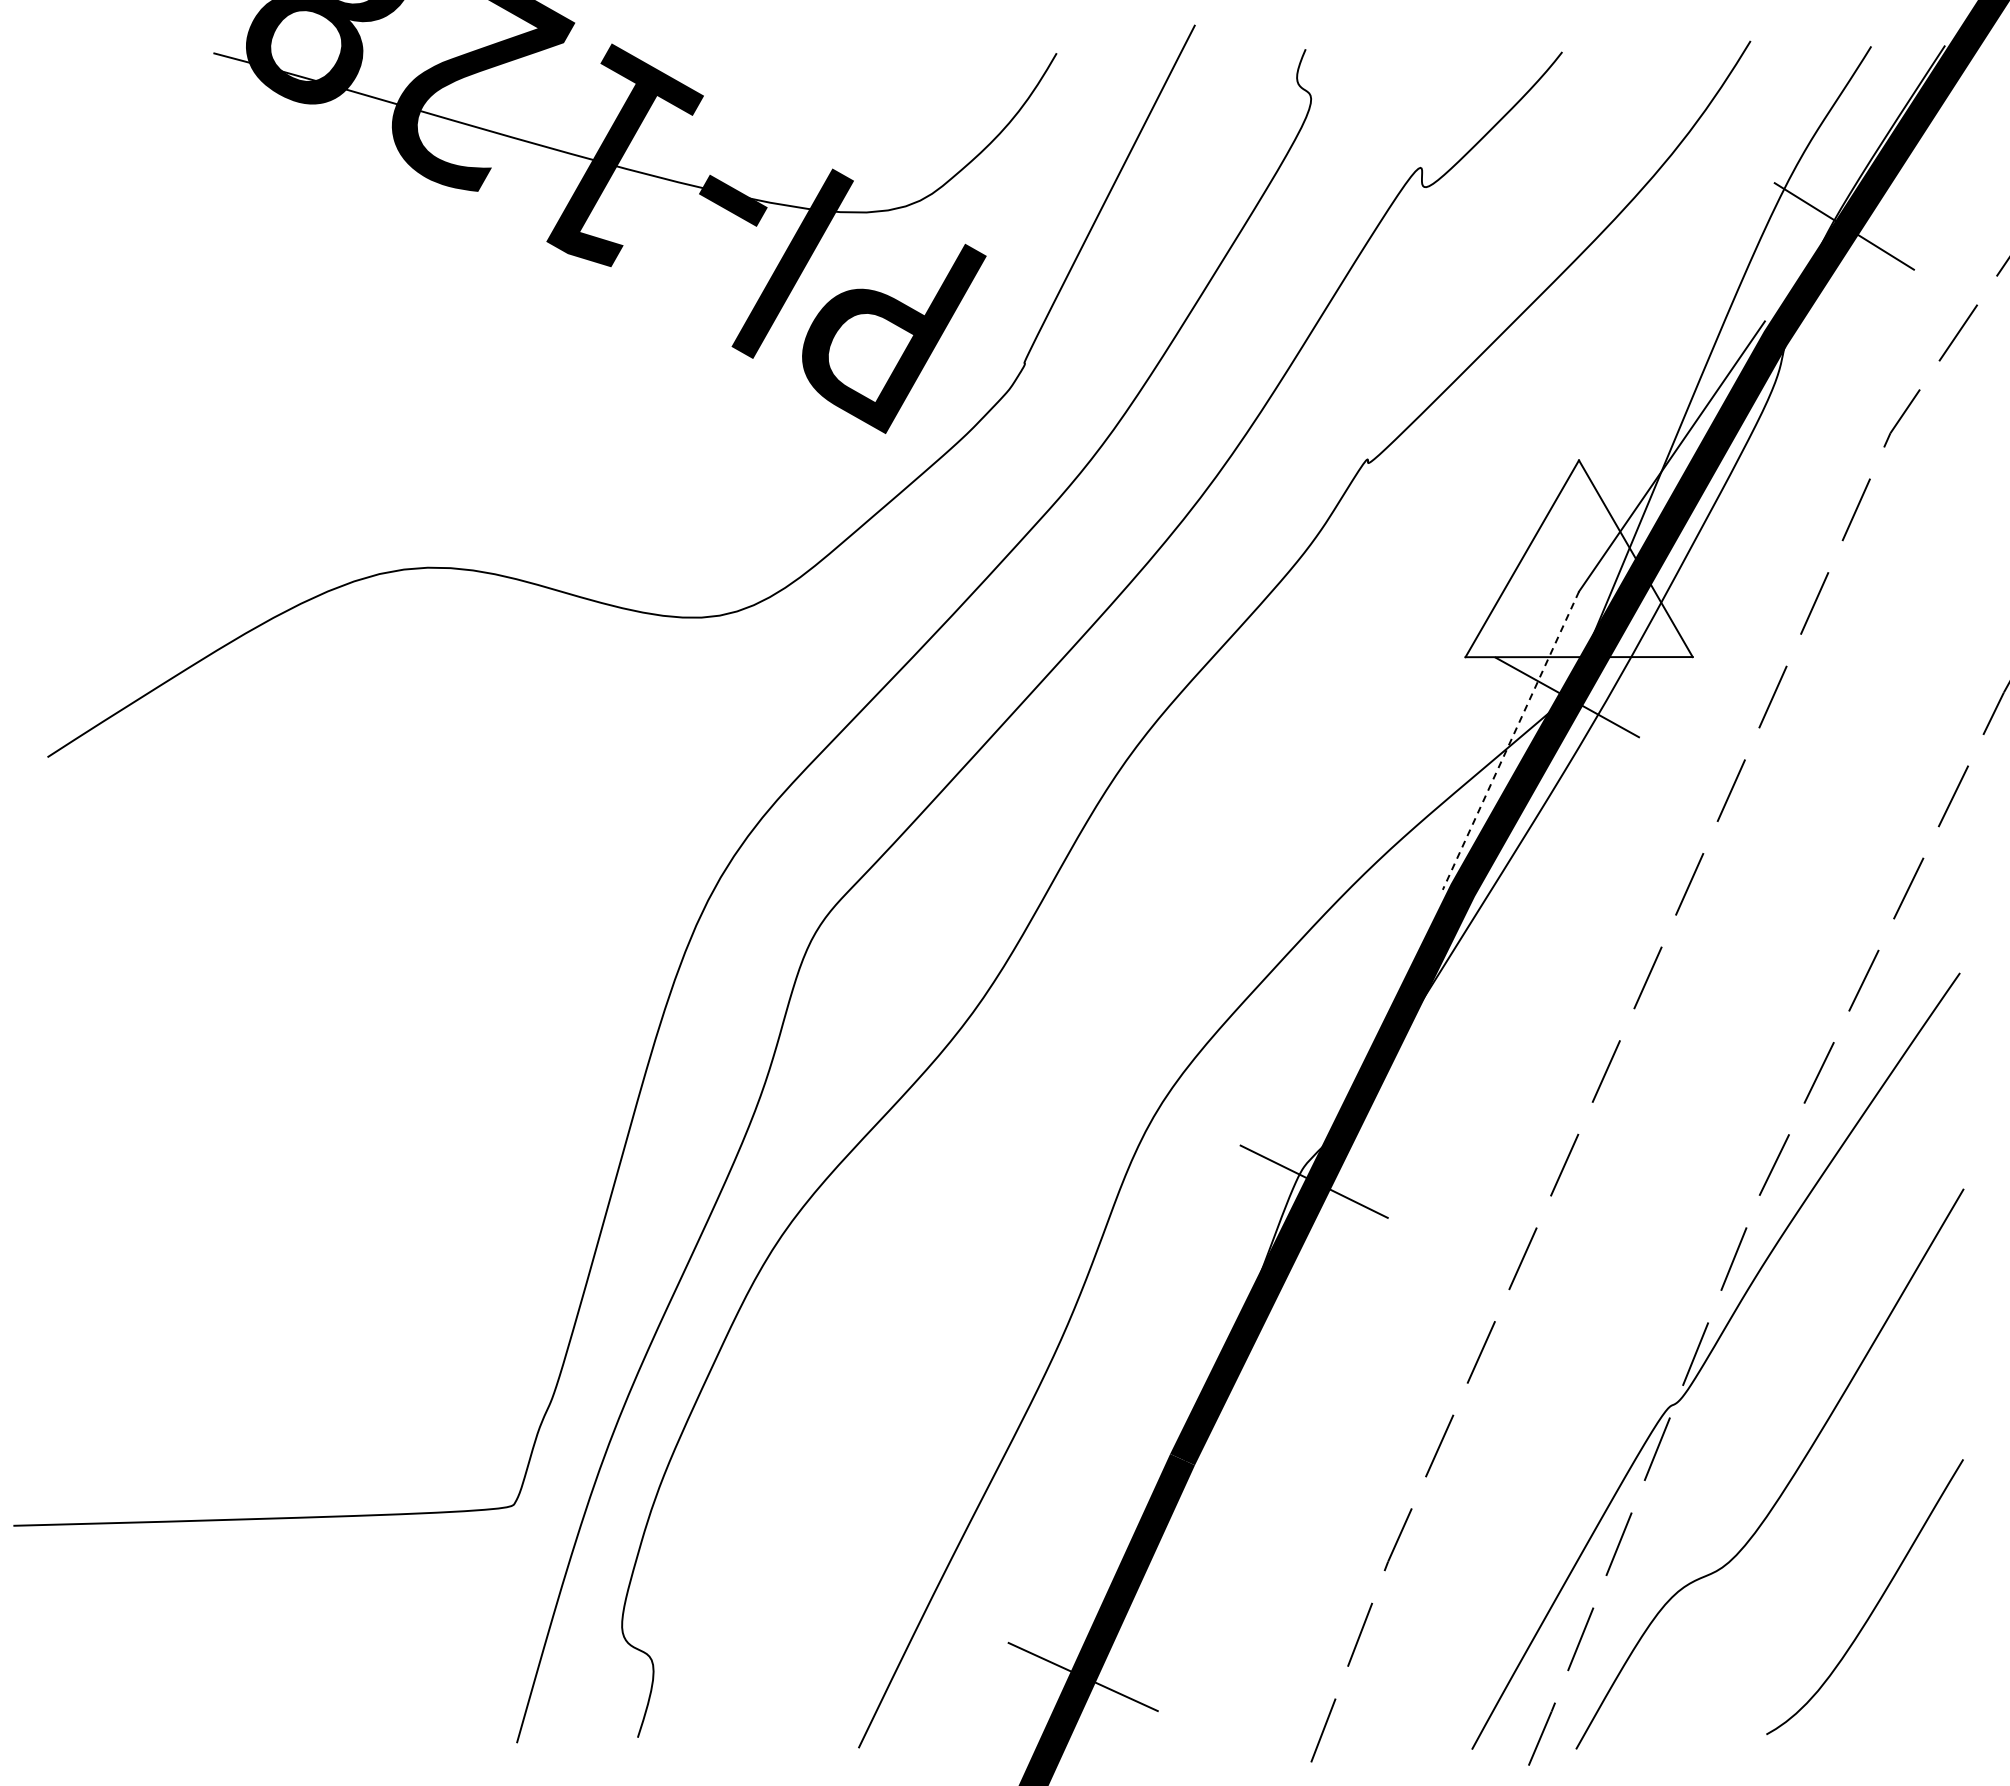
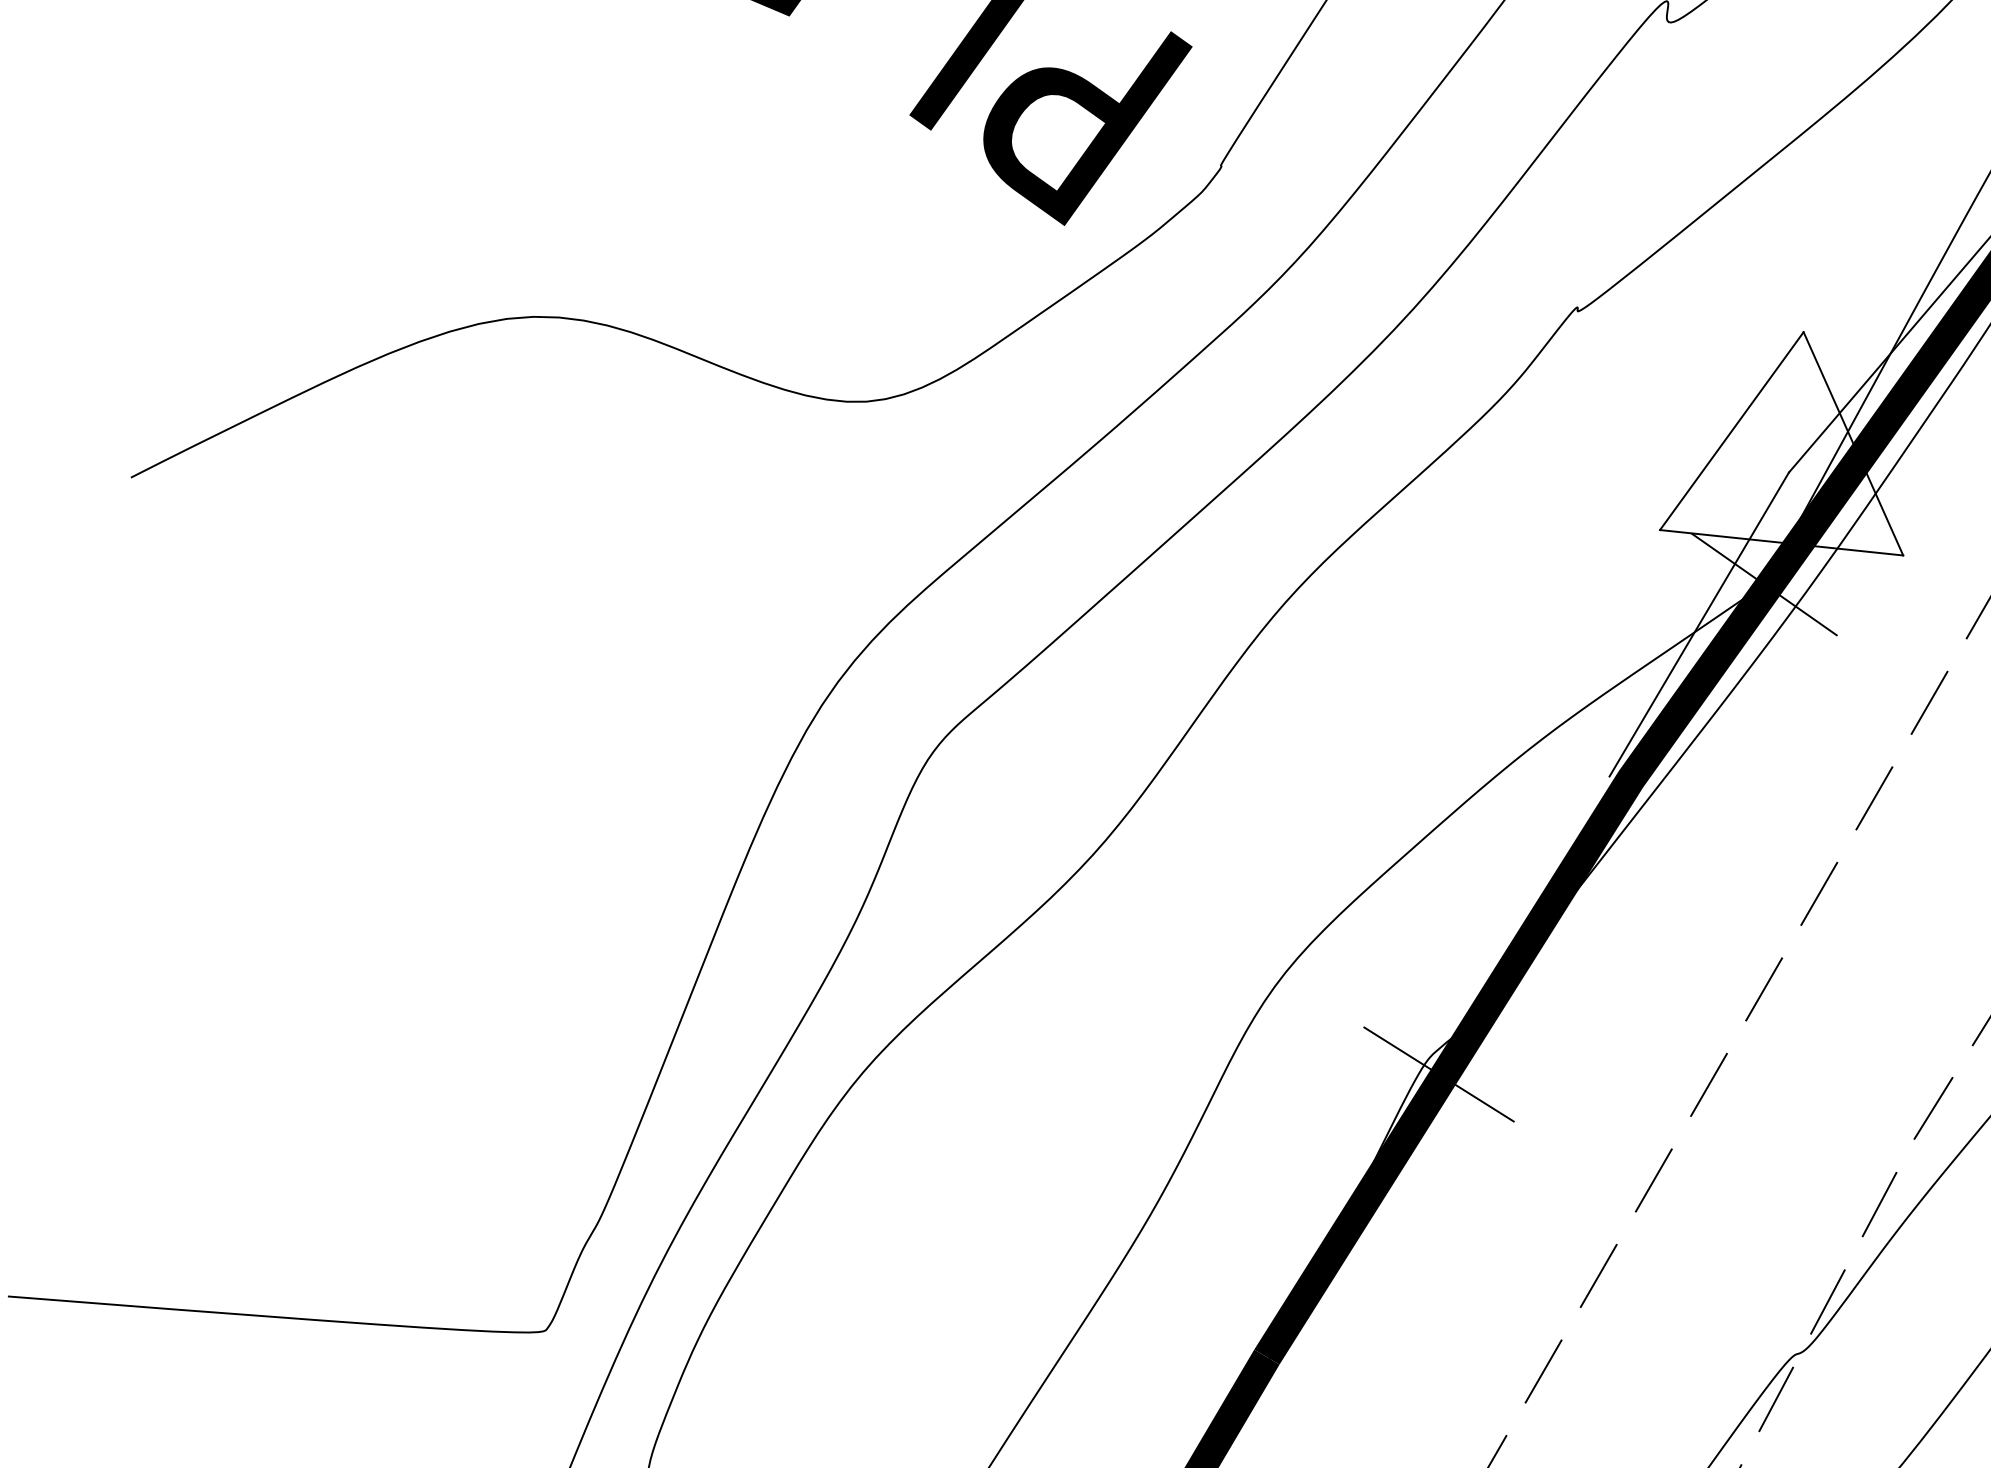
line: (1510, 740) -> (1698, 624), dashed -> solid

